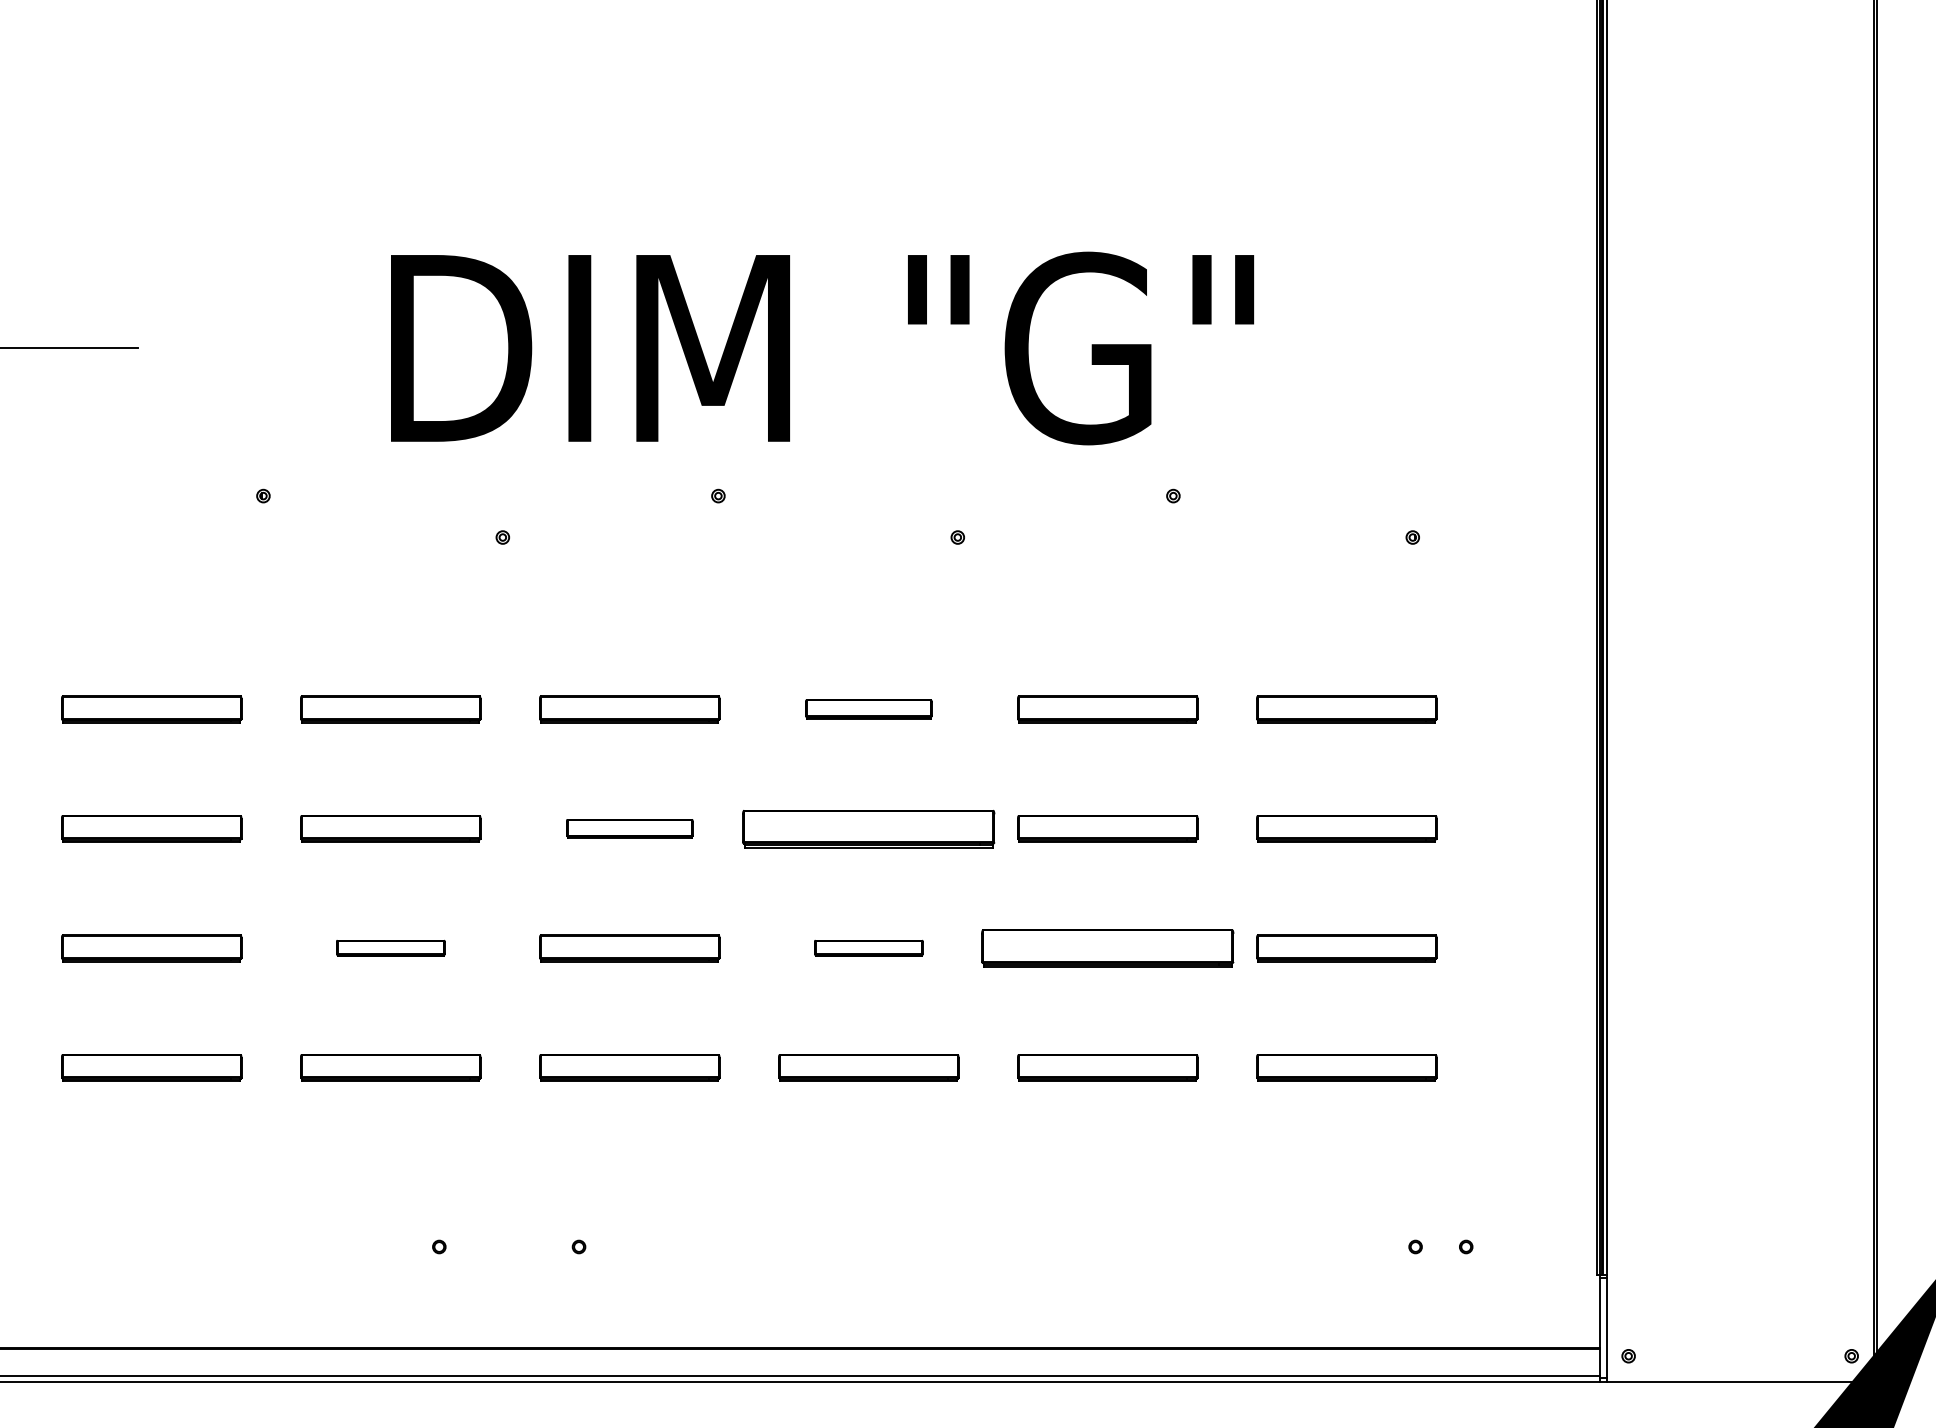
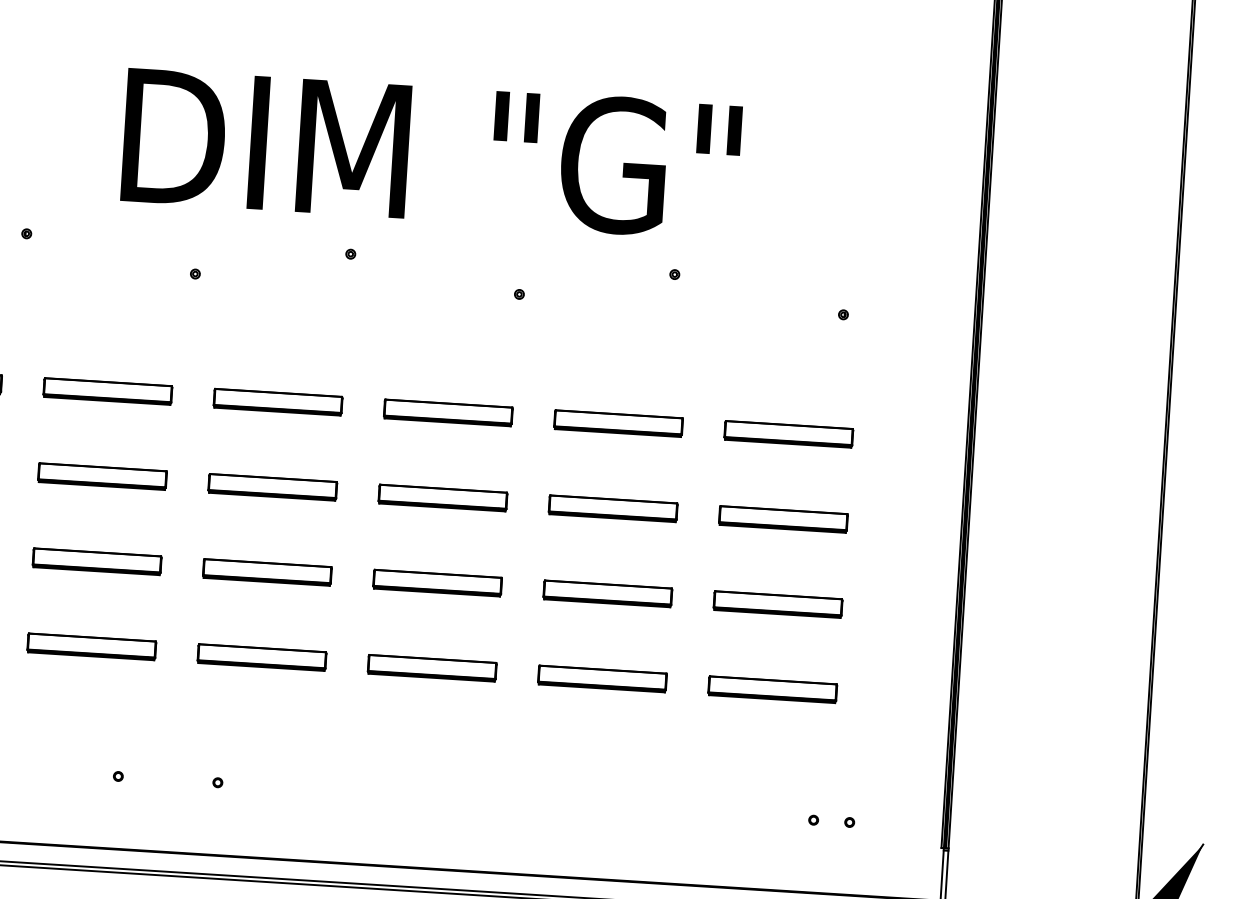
part: (868, 709) -> (448, 412), size x1.43
part: (629, 828) -> (272, 486), size x1.43
part: (868, 828) -> (442, 497), size x0.71
part: (390, 948) -> (96, 561), size x1.67
part: (868, 948) -> (437, 583), size x1.67
part: (1107, 948) -> (607, 593), size x0.71

